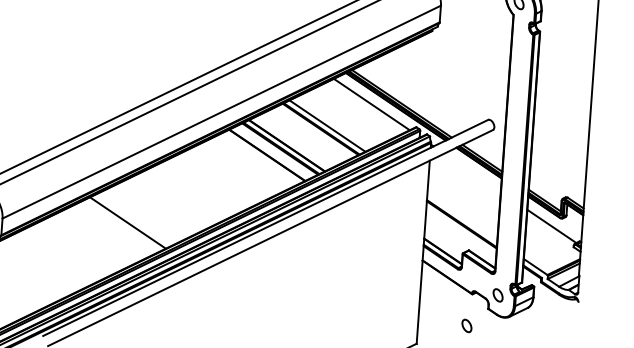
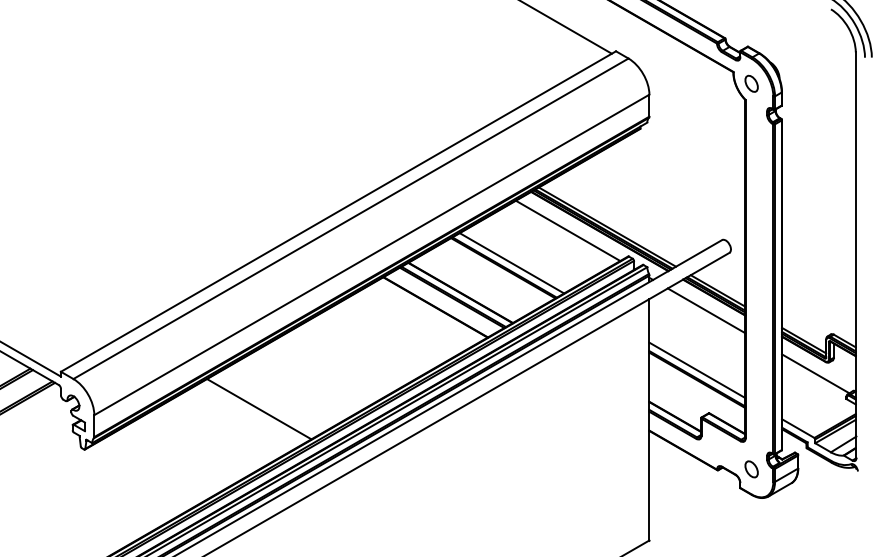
line: (472, 172) -> (706, 310), added
line: (462, 217) -> (697, 370), added
part: (466, 326) -> (713, 512), removed

